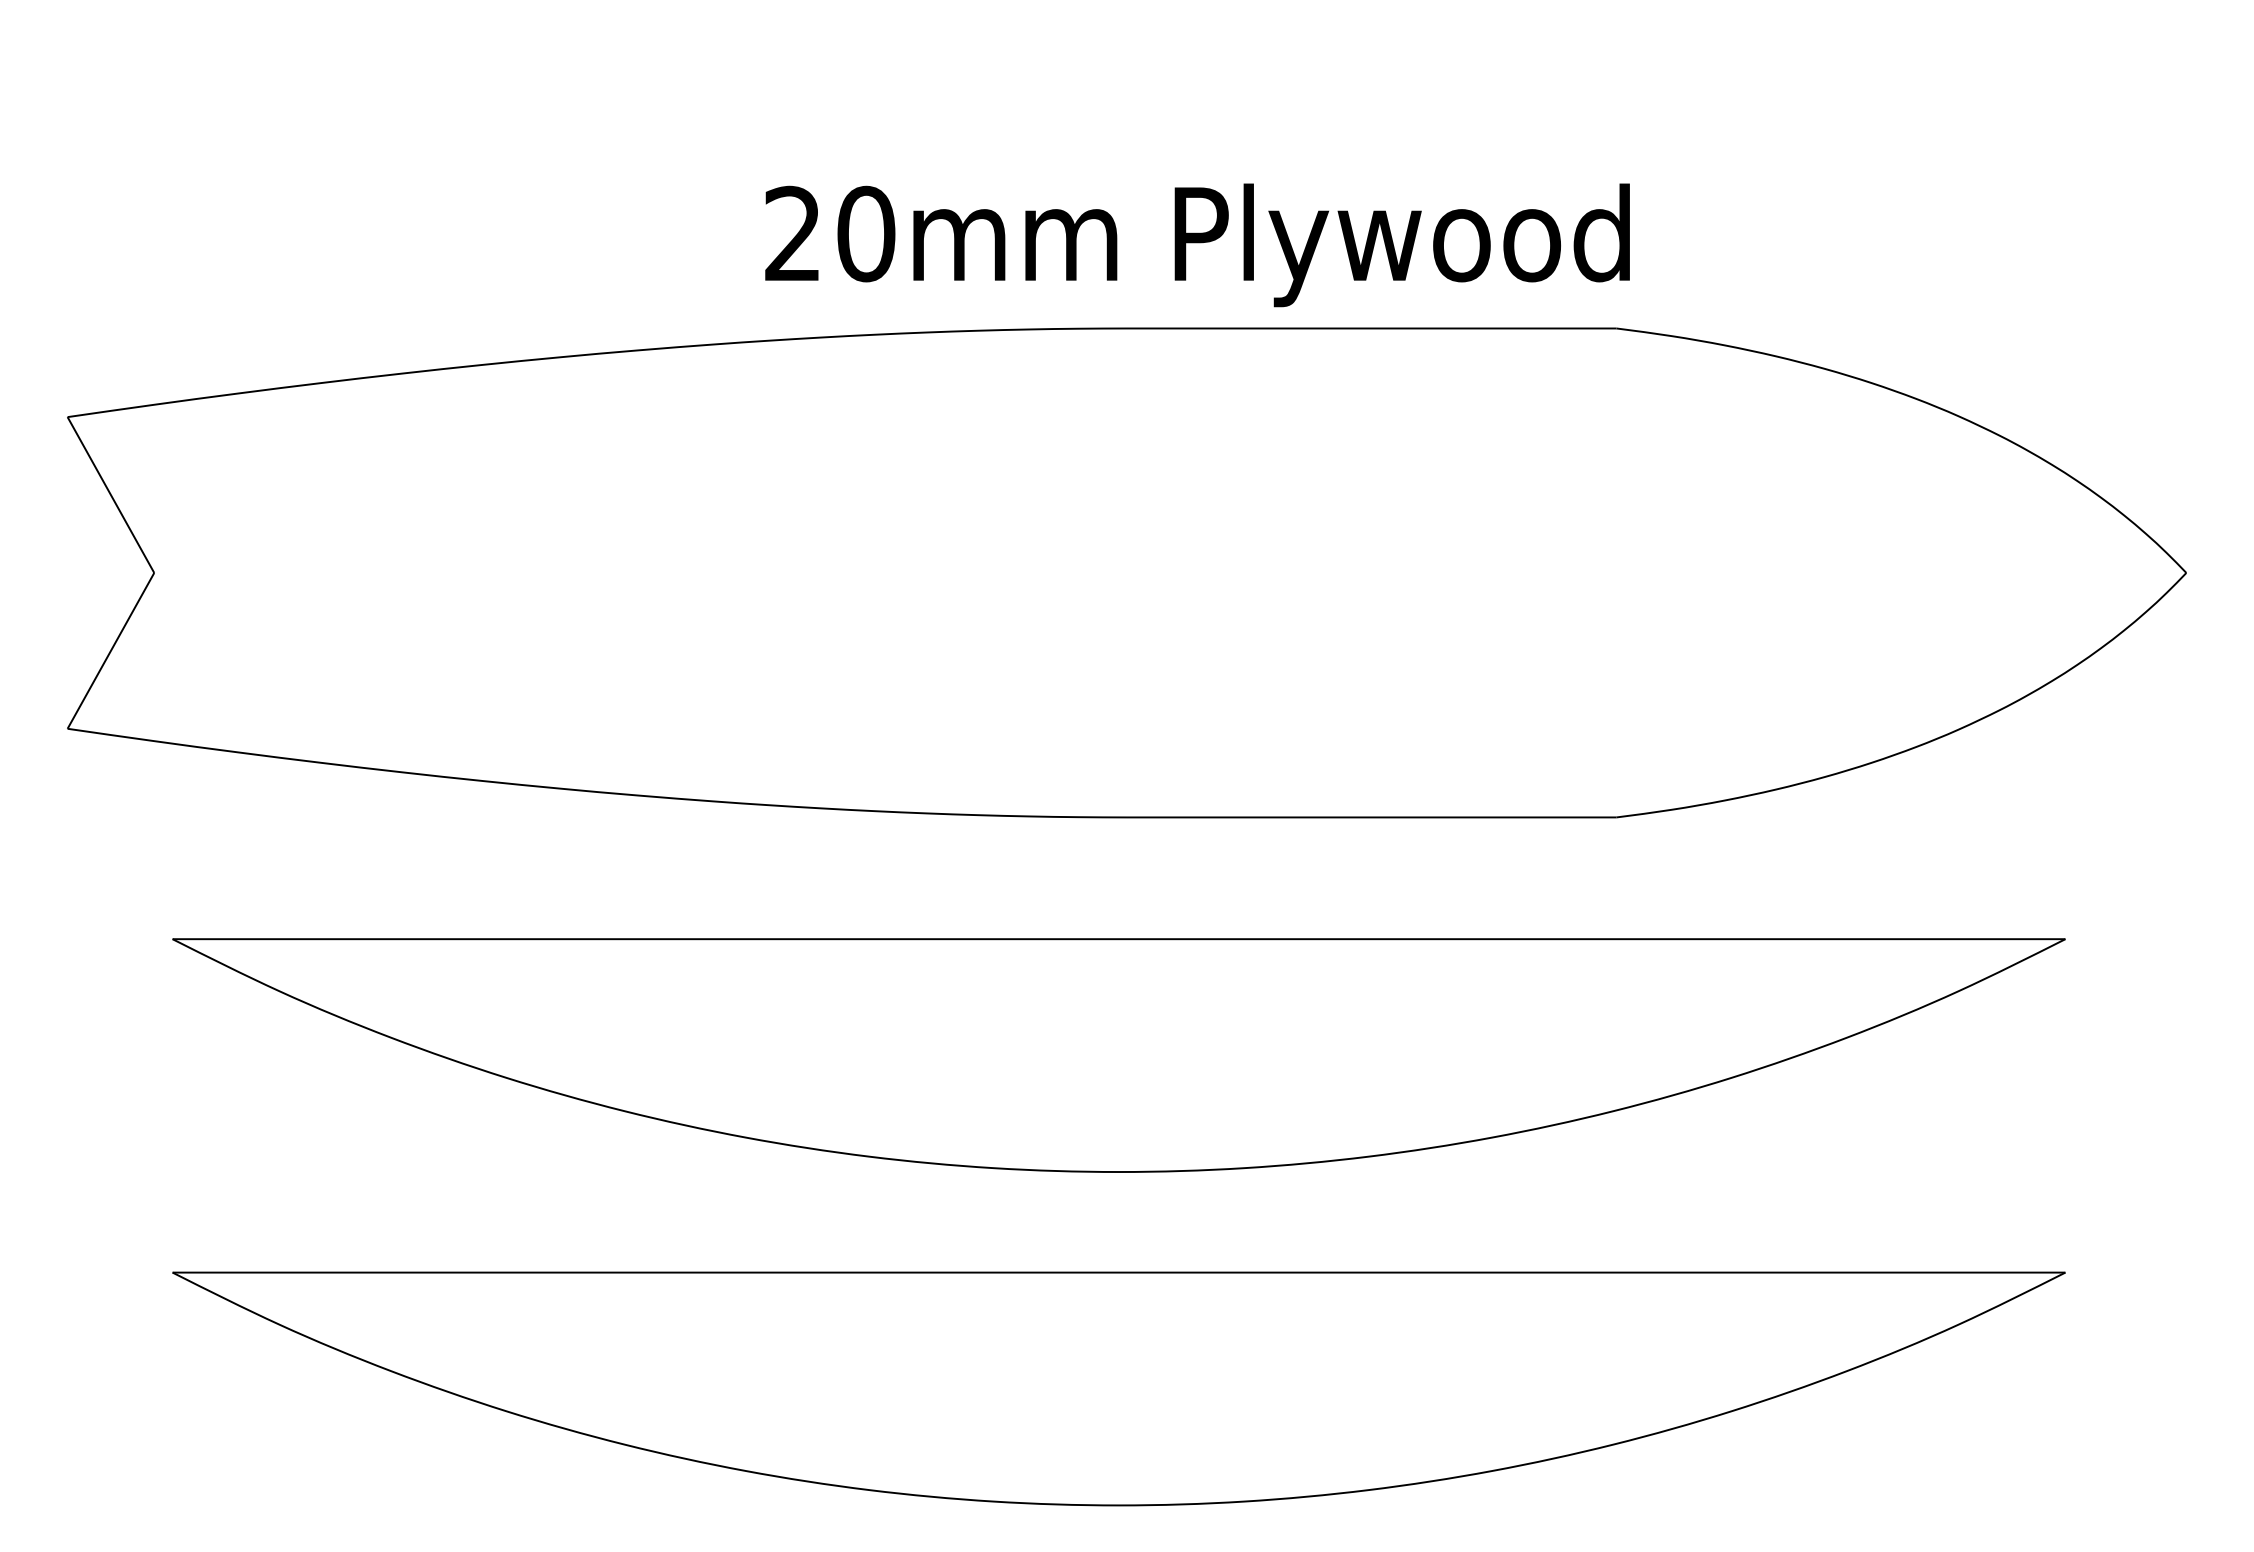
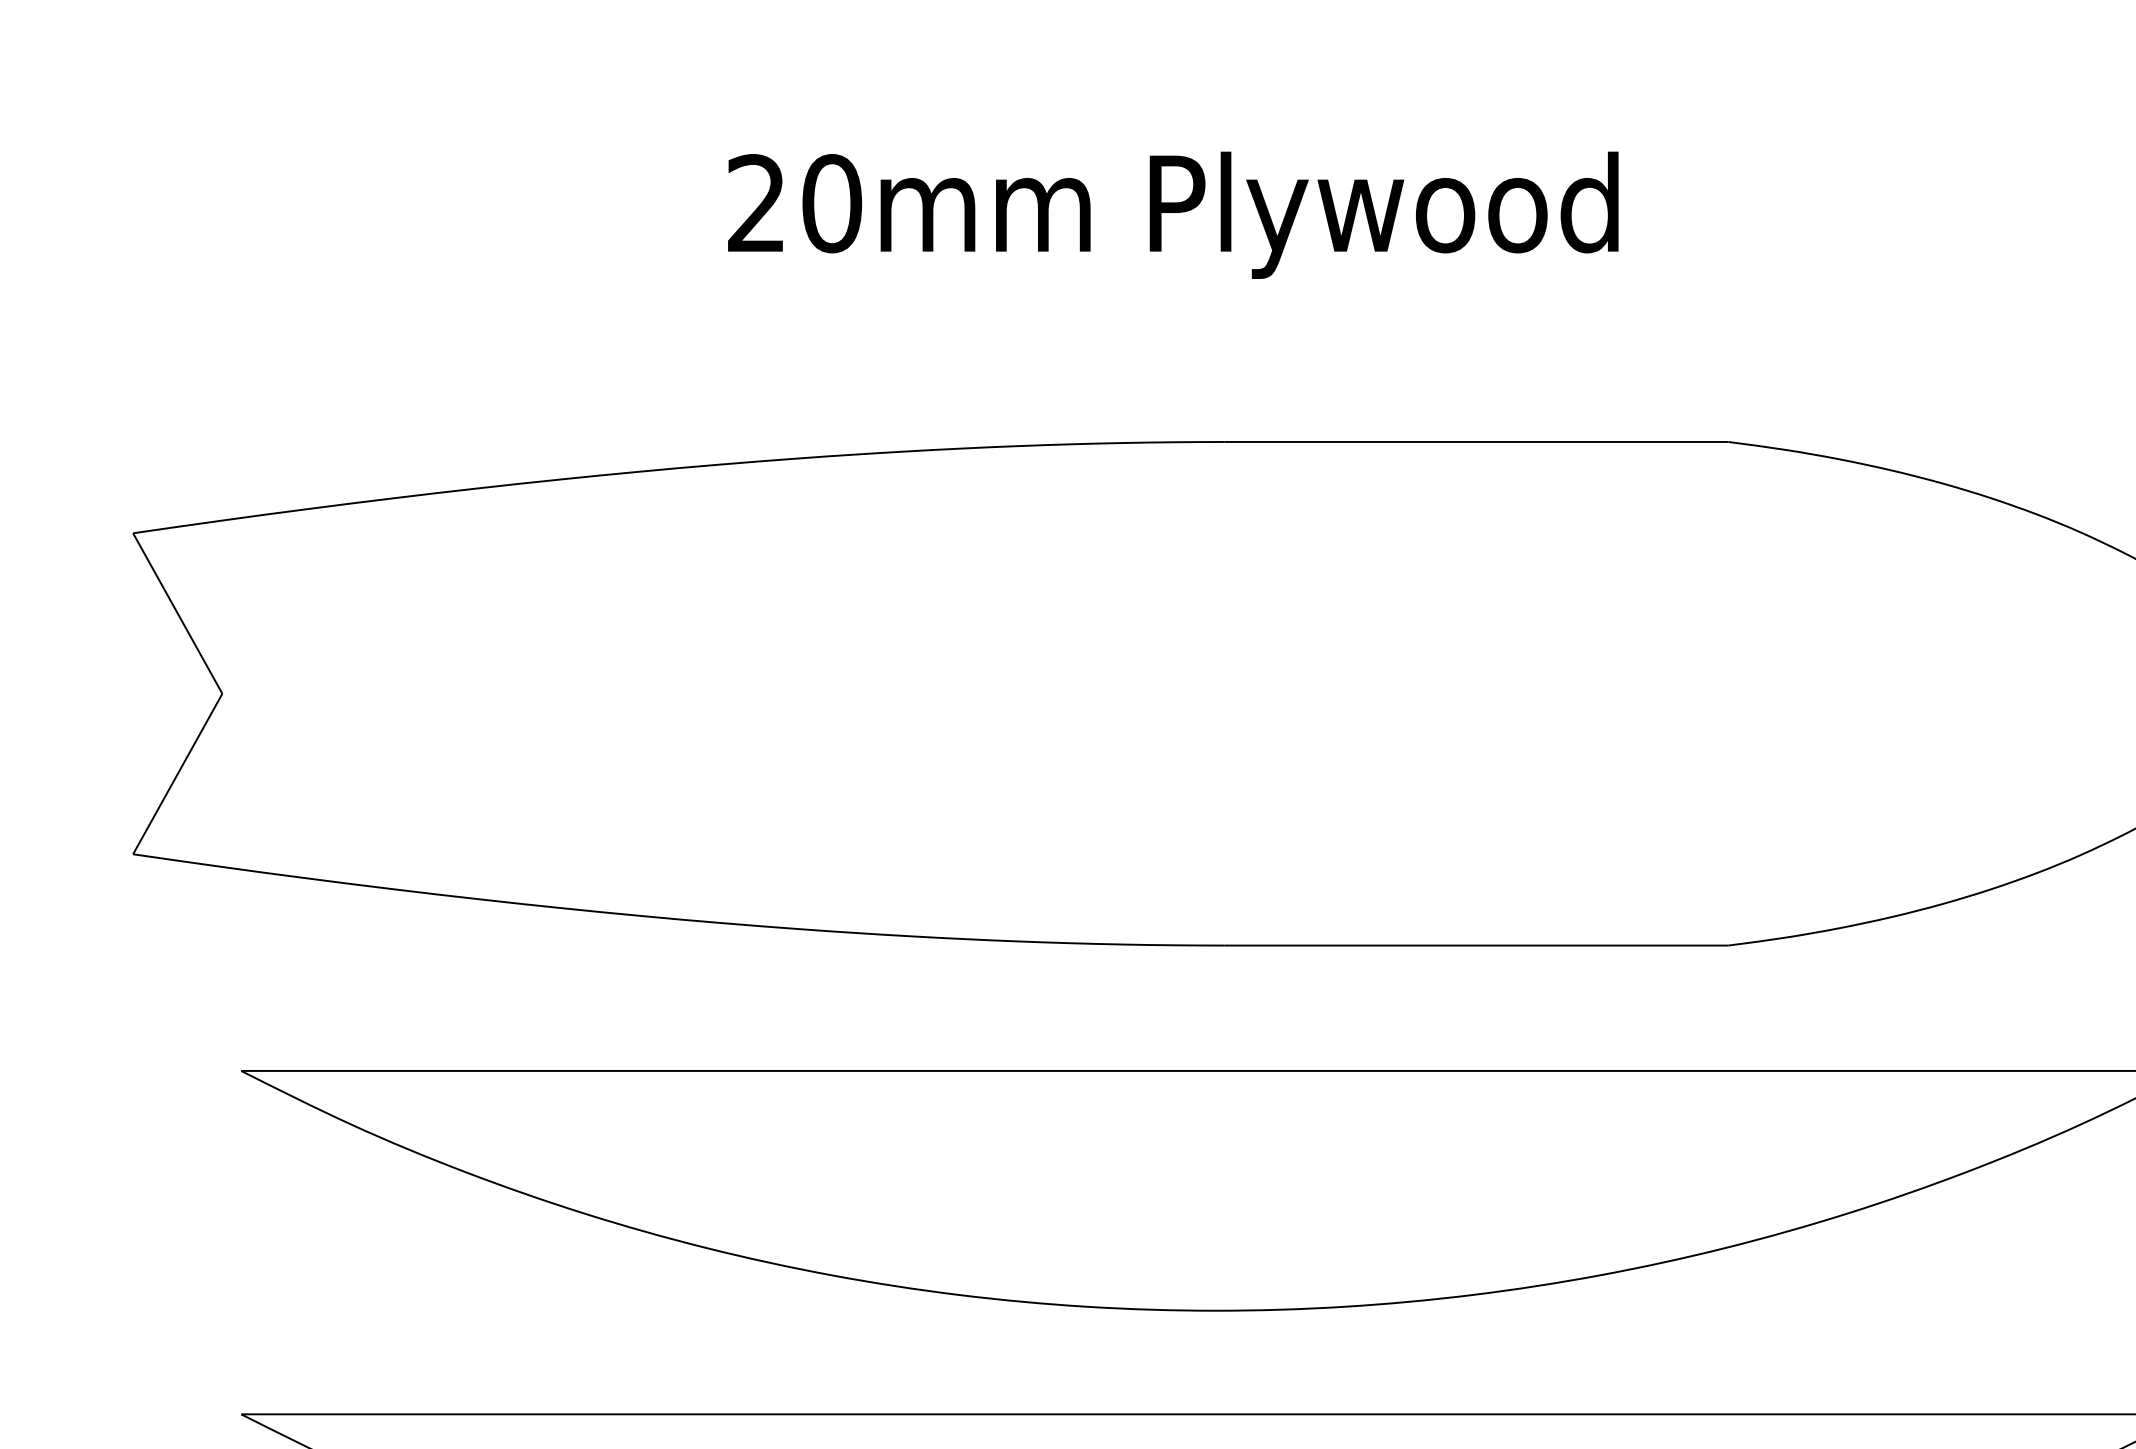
text: (1197, 245) -> (1173, 215), moved

